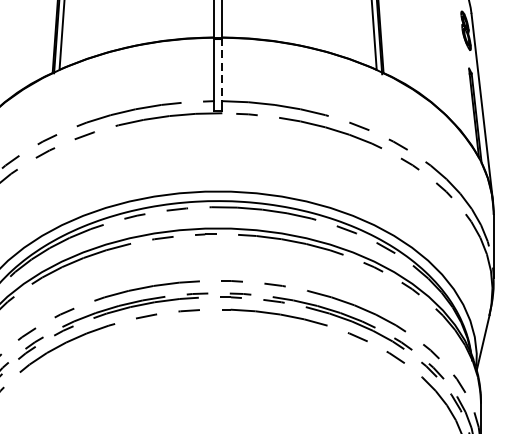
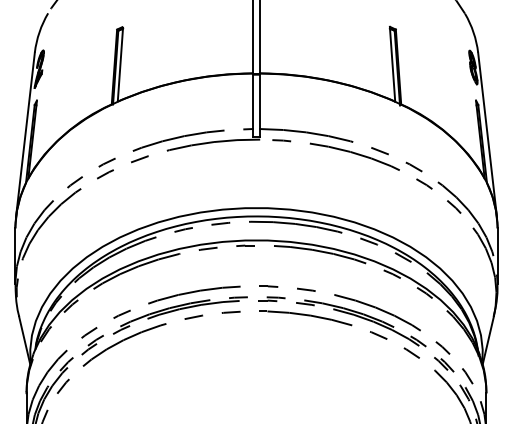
line: (222, 69) -> (260, 101), dashed -> solid

